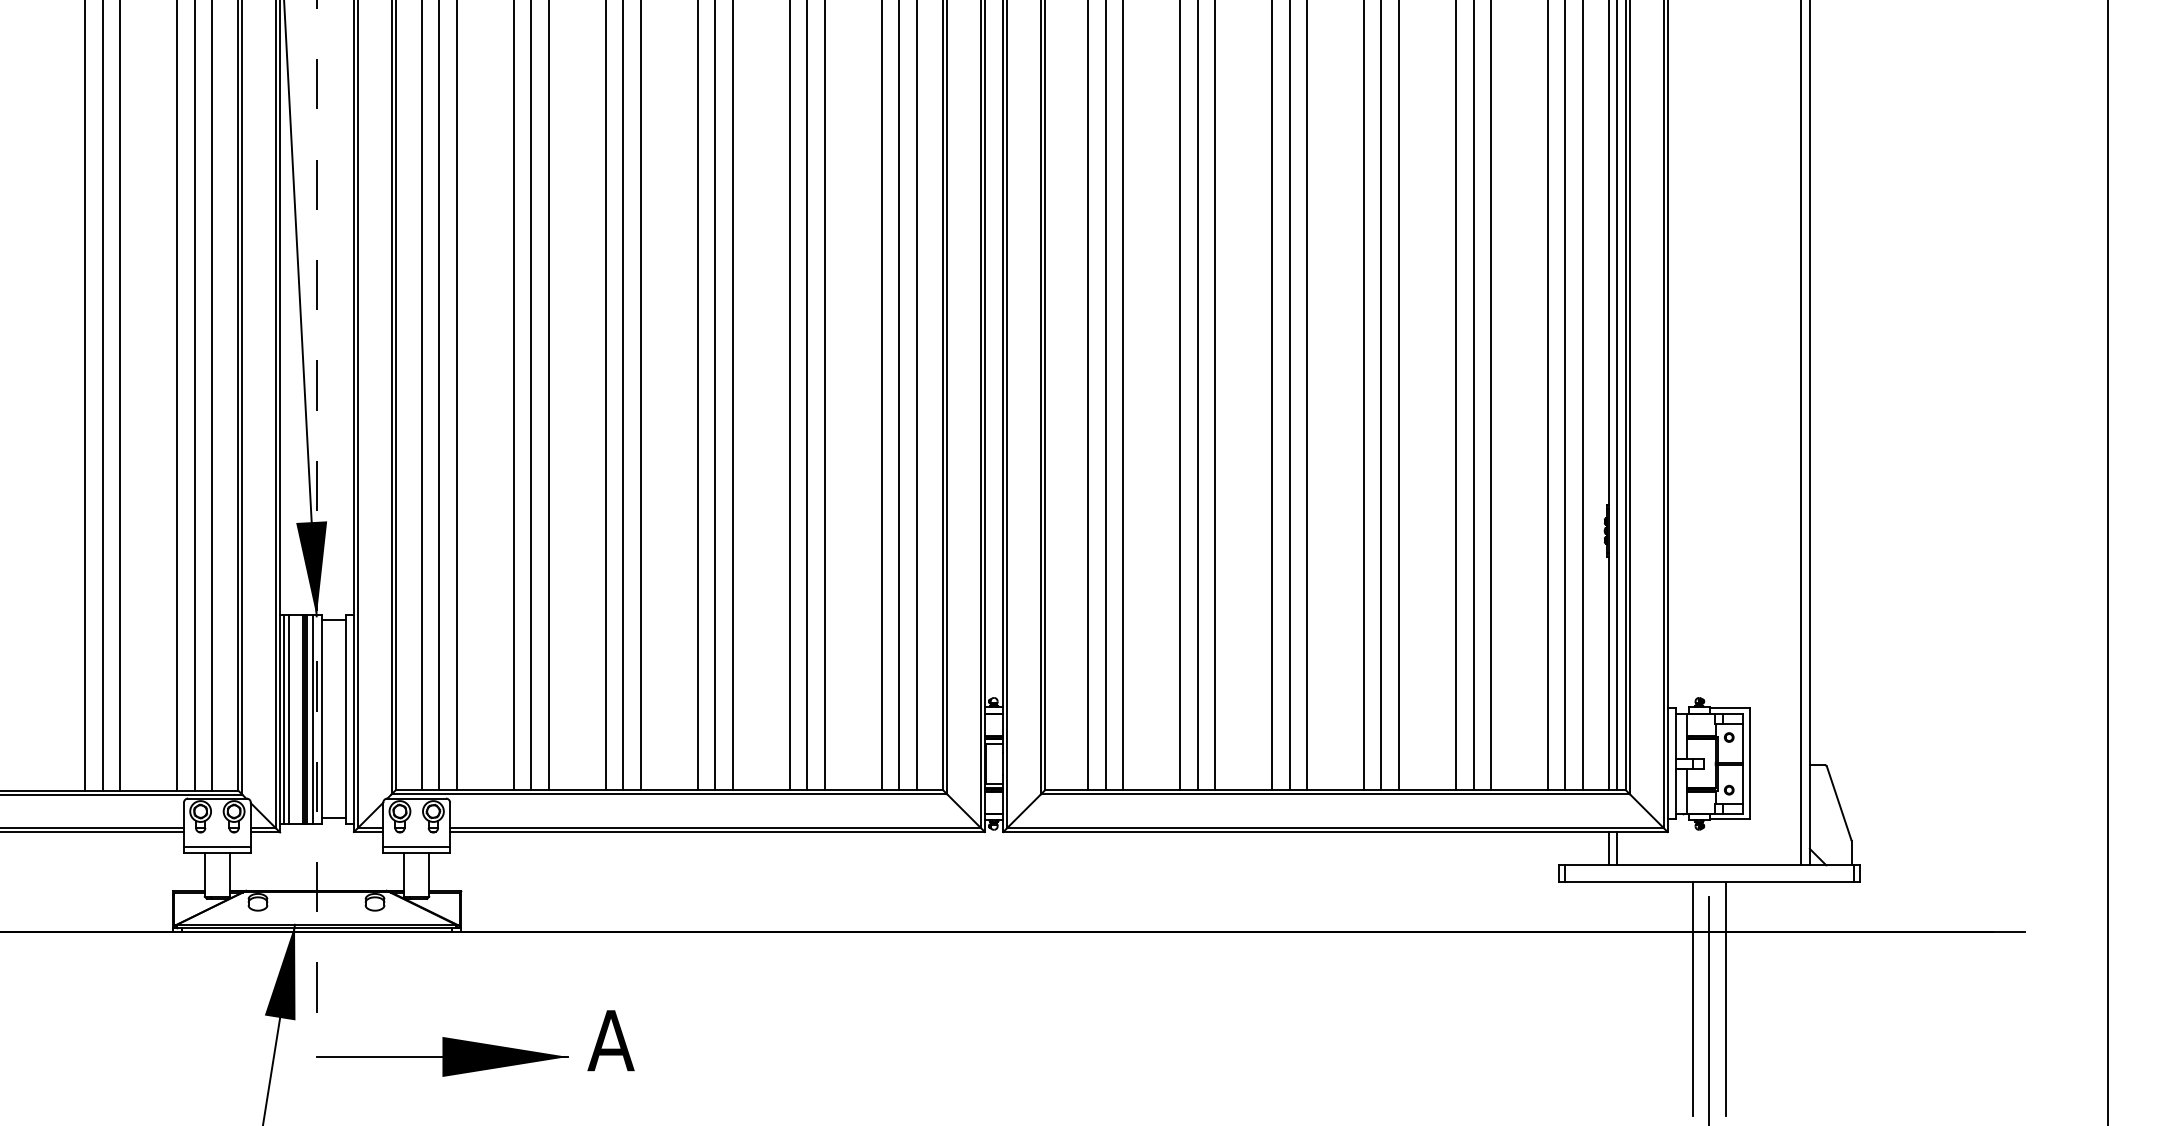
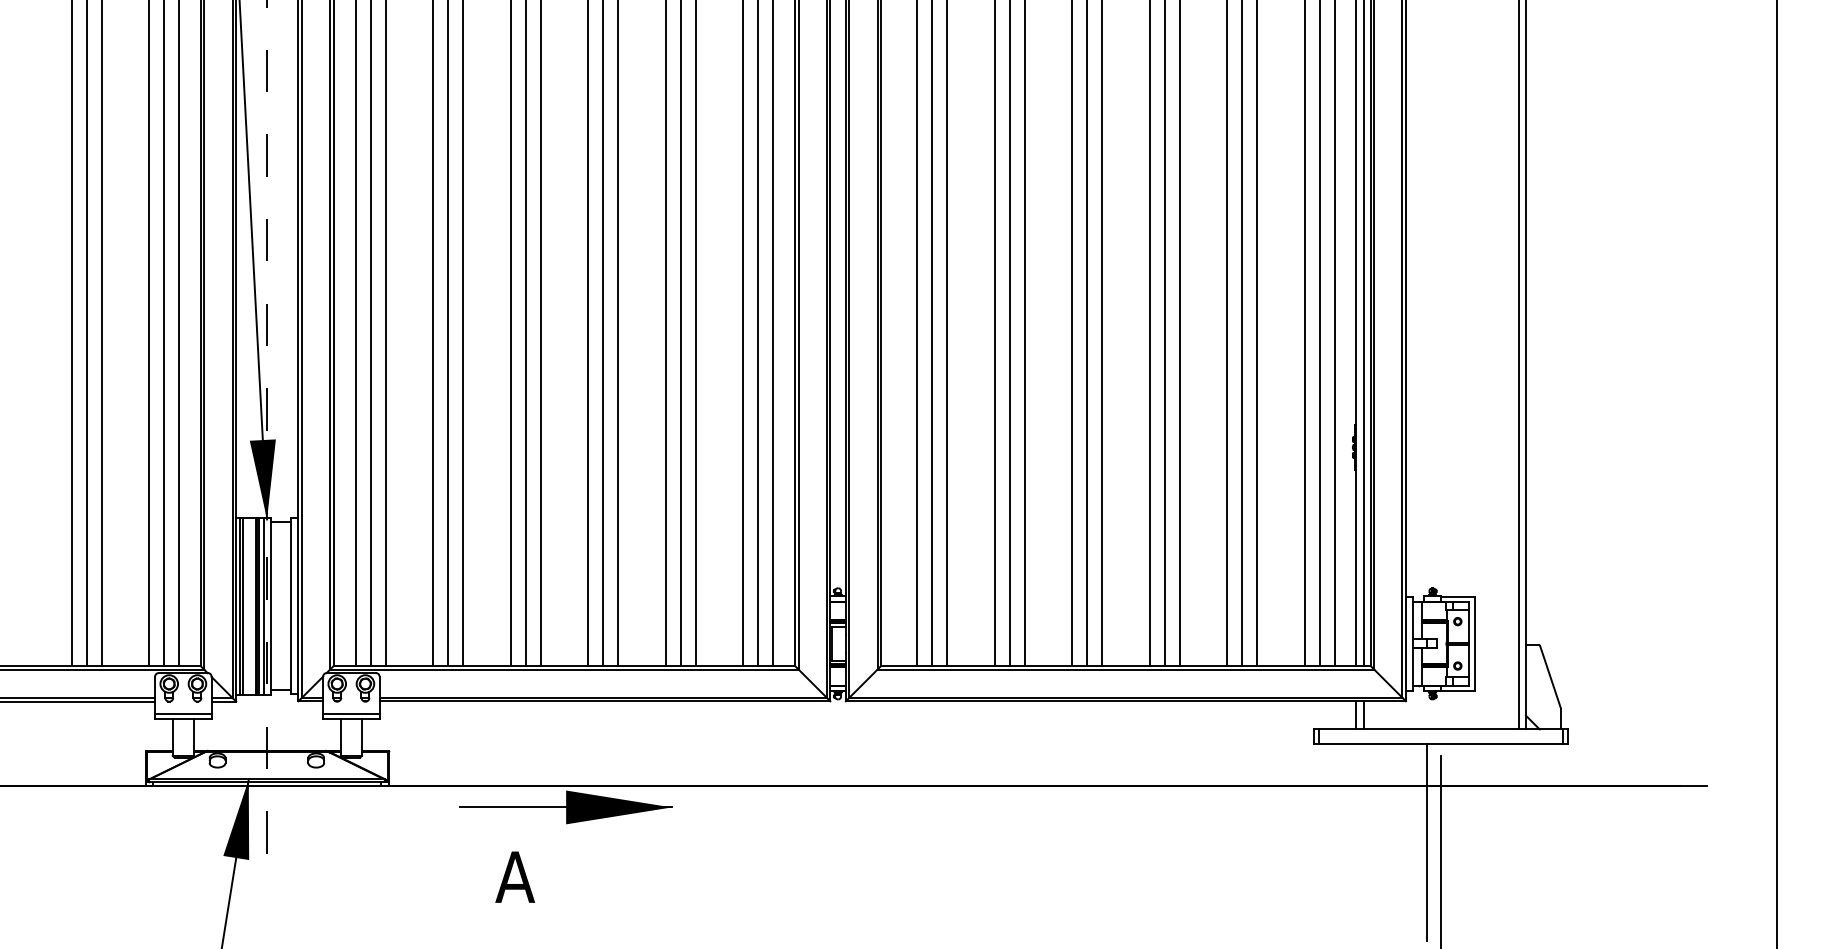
line: (1726, 999) -> (1455, 842), removed
part: (442, 1056) -> (566, 807), moved

